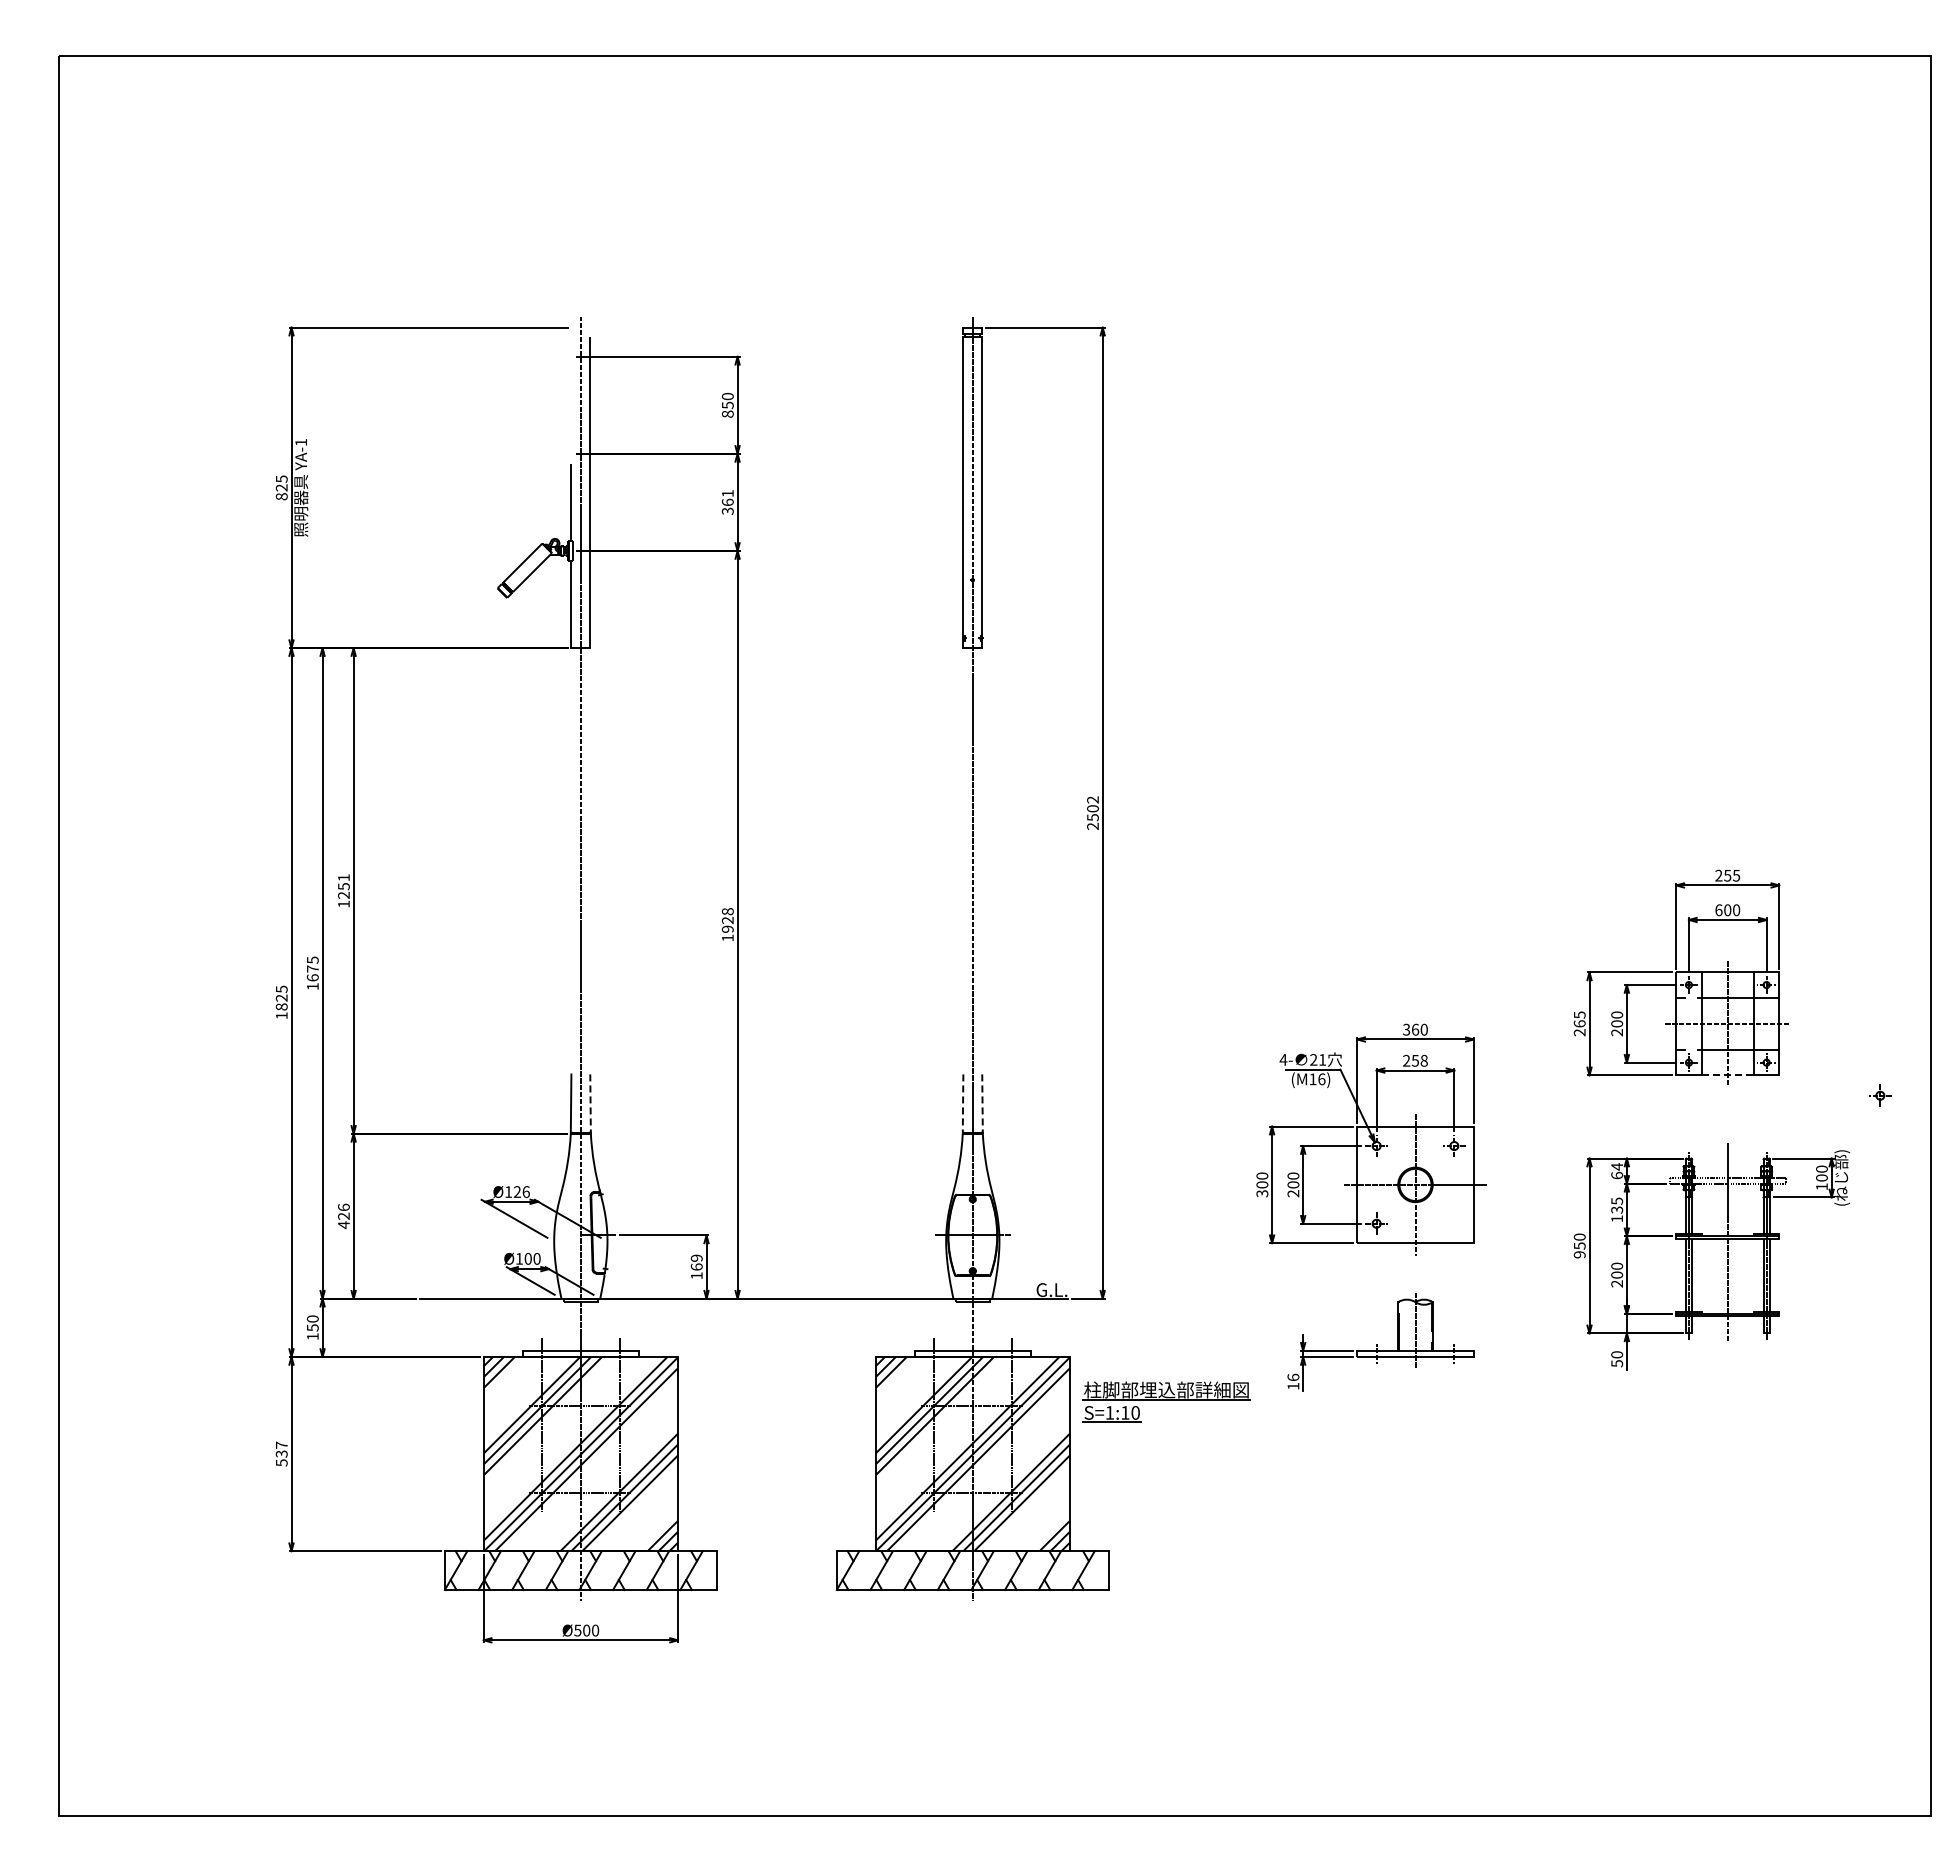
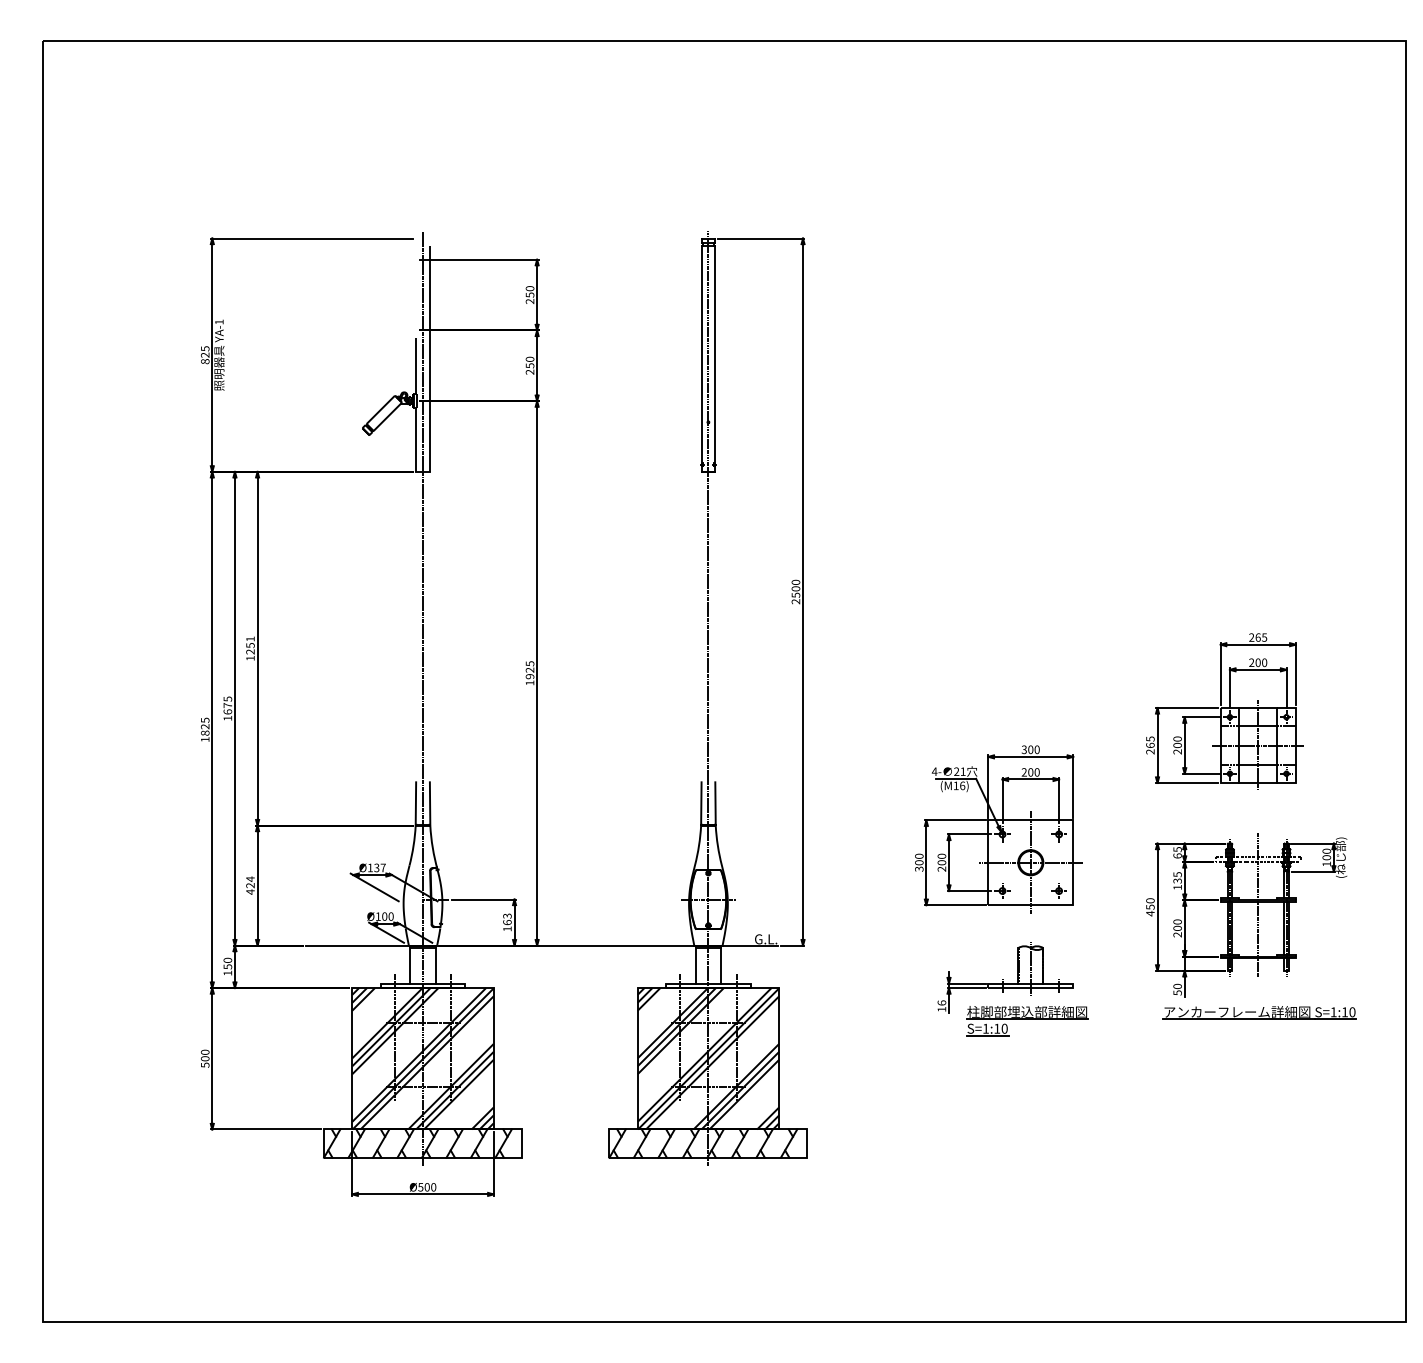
text: (727, 413) -> (529, 301), 850 -> 250
text: (727, 502) -> (529, 365), 361 -> 250
text: (1092, 799) -> (795, 582), 2502 -> 2500
text: (1727, 875) -> (1258, 637), 255 -> 265
text: (1718, 910) -> (1251, 662), 600 -> 200
text: (727, 911) -> (529, 663), 1928 -> 1925
text: (1415, 1029) -> (1030, 749), 360 -> 300
text: (1419, 1060) -> (1033, 772), 258 -> 200
line: (1728, 1075) -> (1258, 783), dashed -> solid
part: (1880, 1095) -> (1059, 890), moved
line: (590, 1104) -> (430, 804), dashed -> solid
line: (963, 1104) -> (701, 804), dashed -> solid
line: (982, 1104) -> (715, 804), dashed -> solid
text: (1617, 1166) -> (1177, 849), 64 -> 65
text: (521, 1191) -> (379, 867), Ø126 -> Ø137
text: (343, 1207) -> (250, 879), 426 -> 424
text: (1579, 1254) -> (1150, 913), 950 -> 450
text: (696, 1257) -> (507, 915), 169 -> 163
line: (563, 1325) -> (410, 965), added
line: (598, 1325) -> (435, 965), added
line: (955, 1326) -> (695, 965), added
line: (990, 1326) -> (721, 965), added
part: (1729, 1390) -> (1259, 1012), added
part: (1166, 1401) -> (1027, 1020), moved
text: (281, 1449) -> (205, 1055), 537 -> 500

